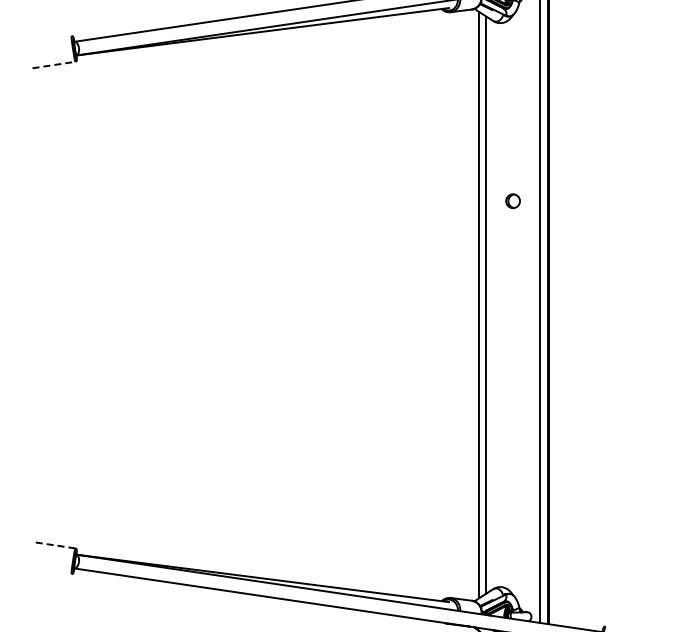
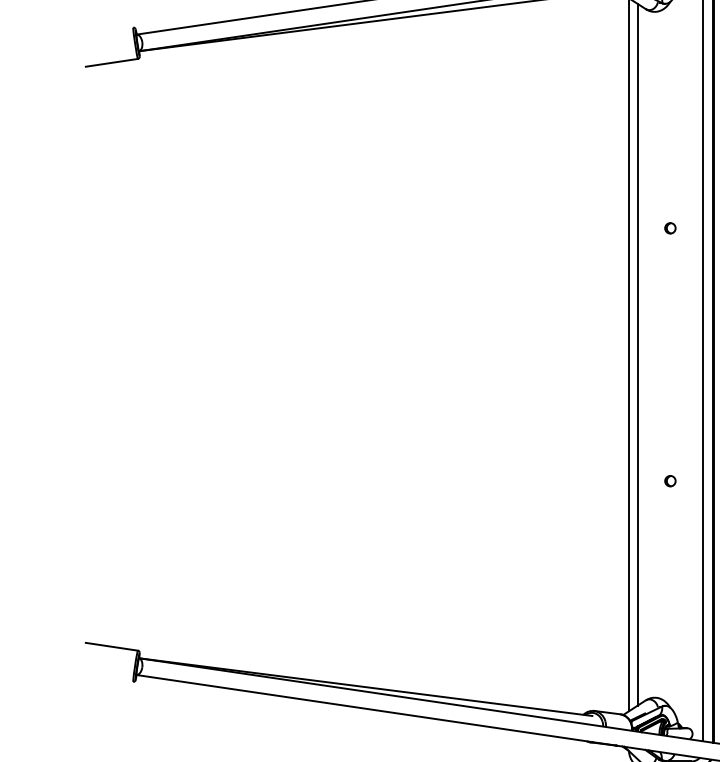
line: (53, 65) -> (111, 63), dashed -> solid
part: (513, 200) -> (670, 227), size x0.62
part: (513, 408) -> (670, 480), added
line: (53, 545) -> (111, 647), dashed -> solid

